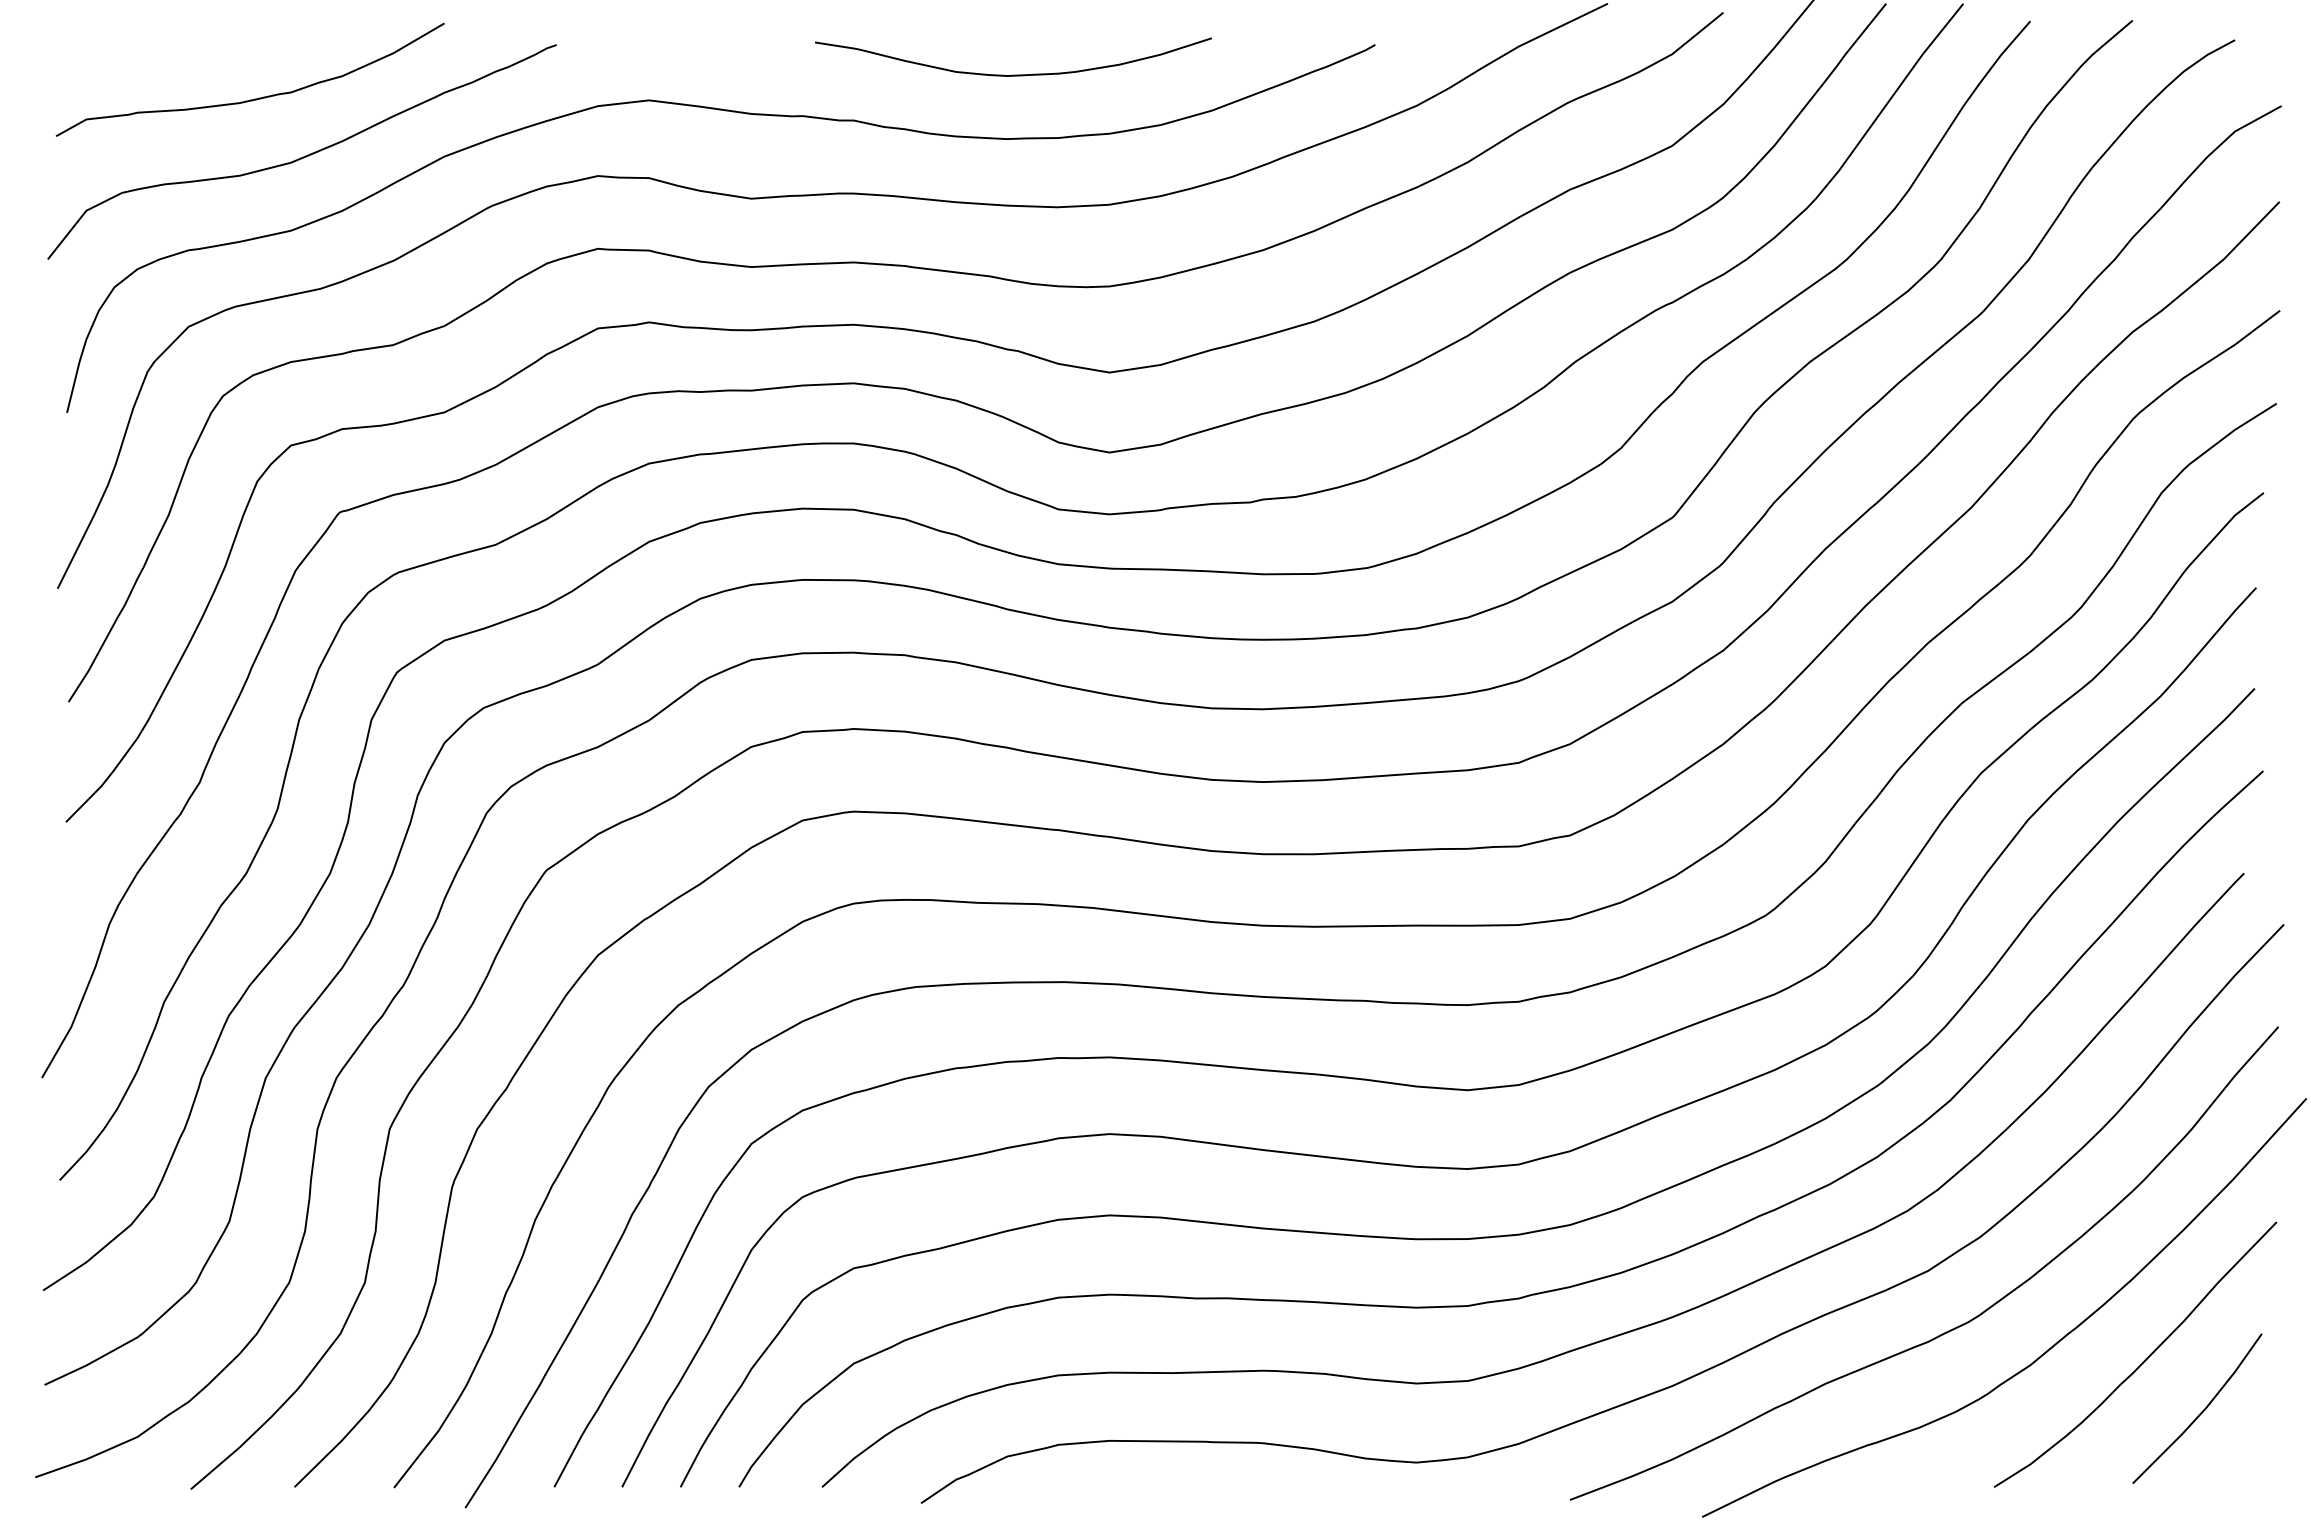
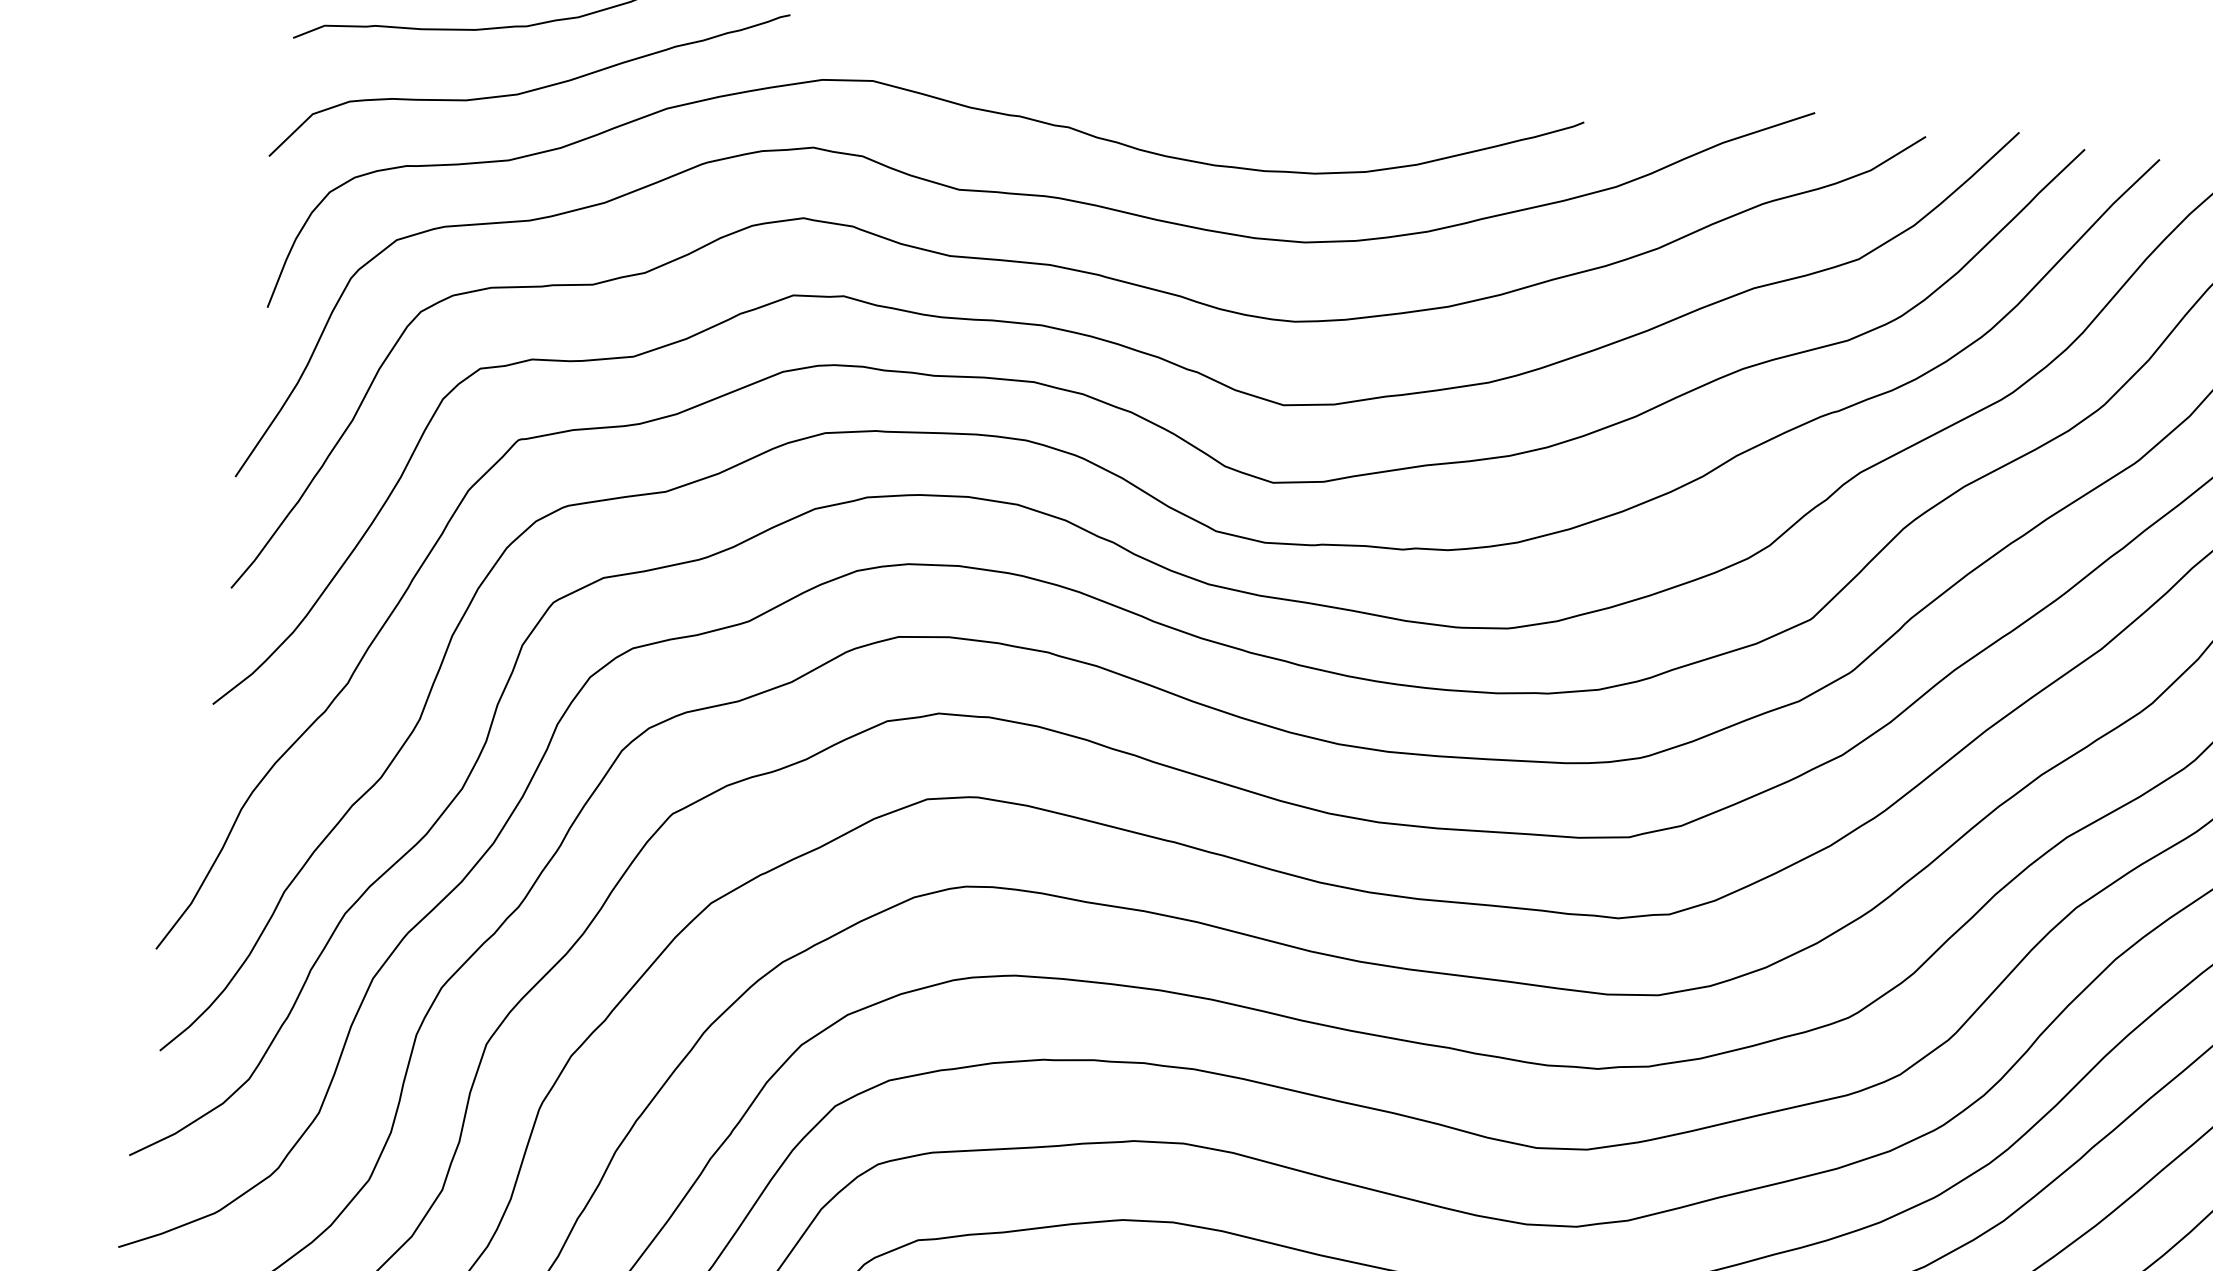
curve: (1013, 74) -> (1229, 103), removed

